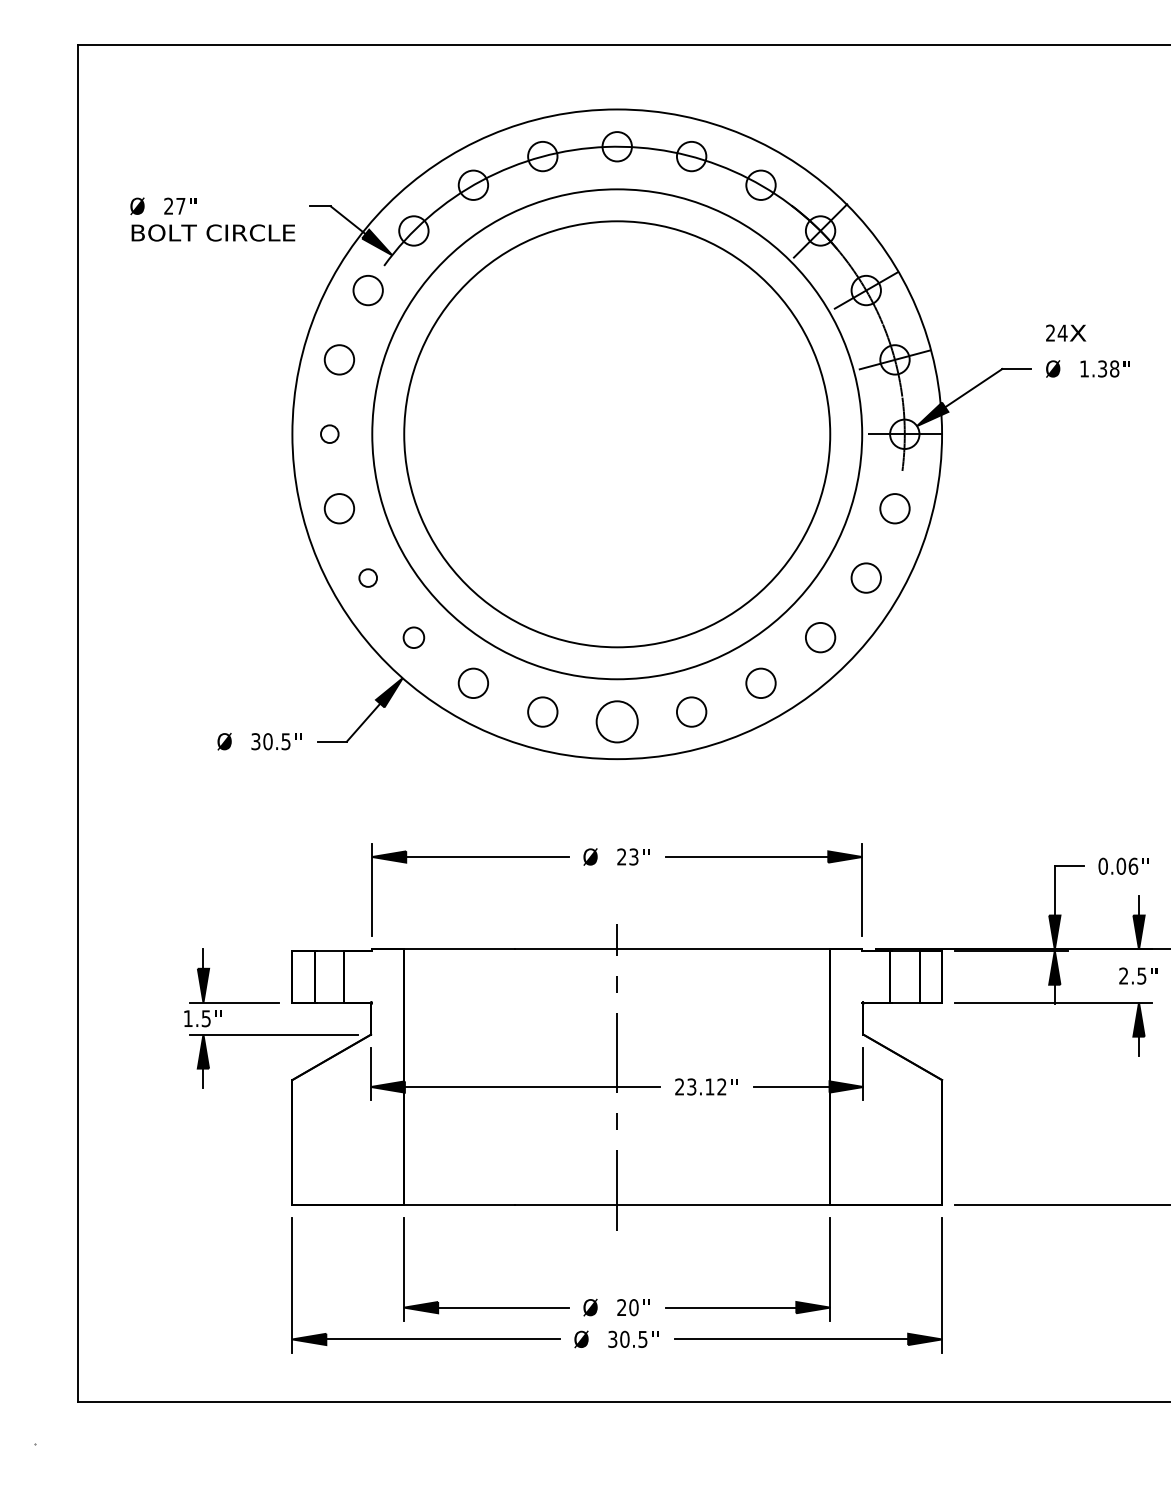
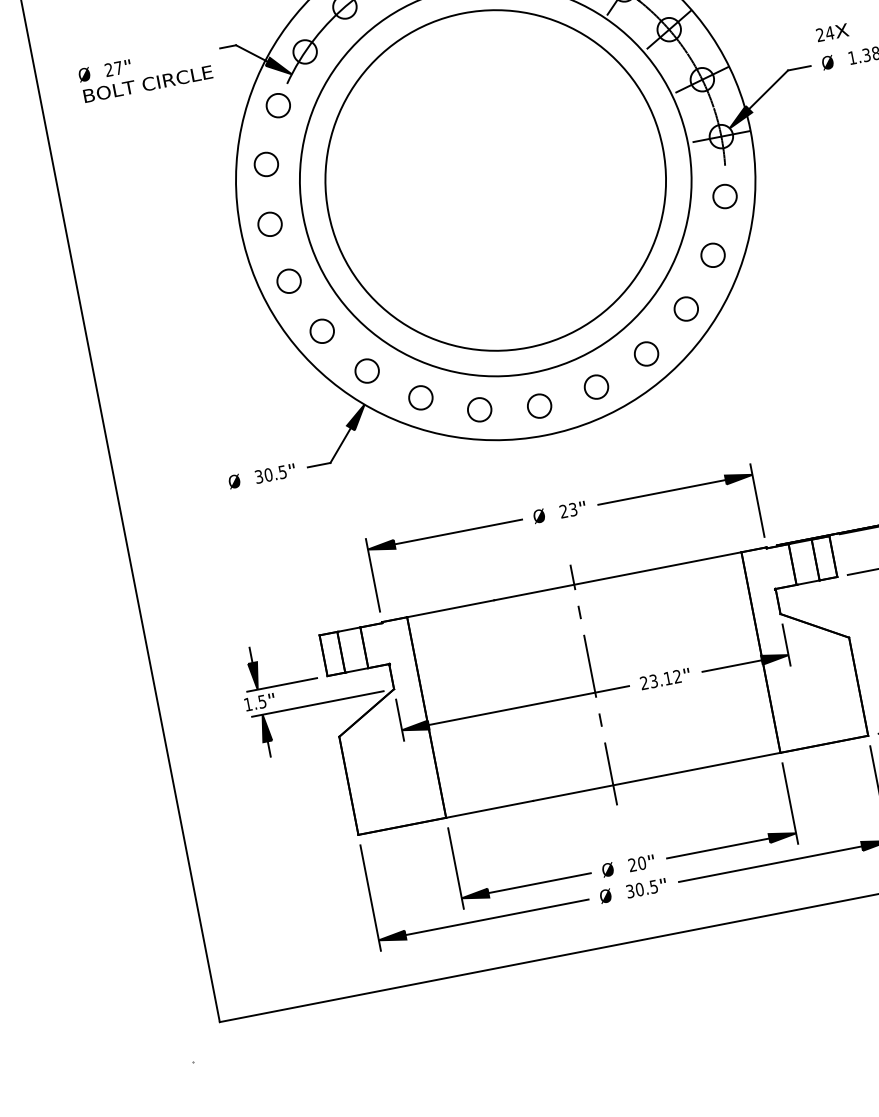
circle: (329, 433) -> (269, 223), size x1.67
circle: (367, 577) -> (321, 330), size x1.67
circle: (413, 637) -> (366, 371), size x1.43
circle: (616, 721) -> (538, 405), size x0.71

